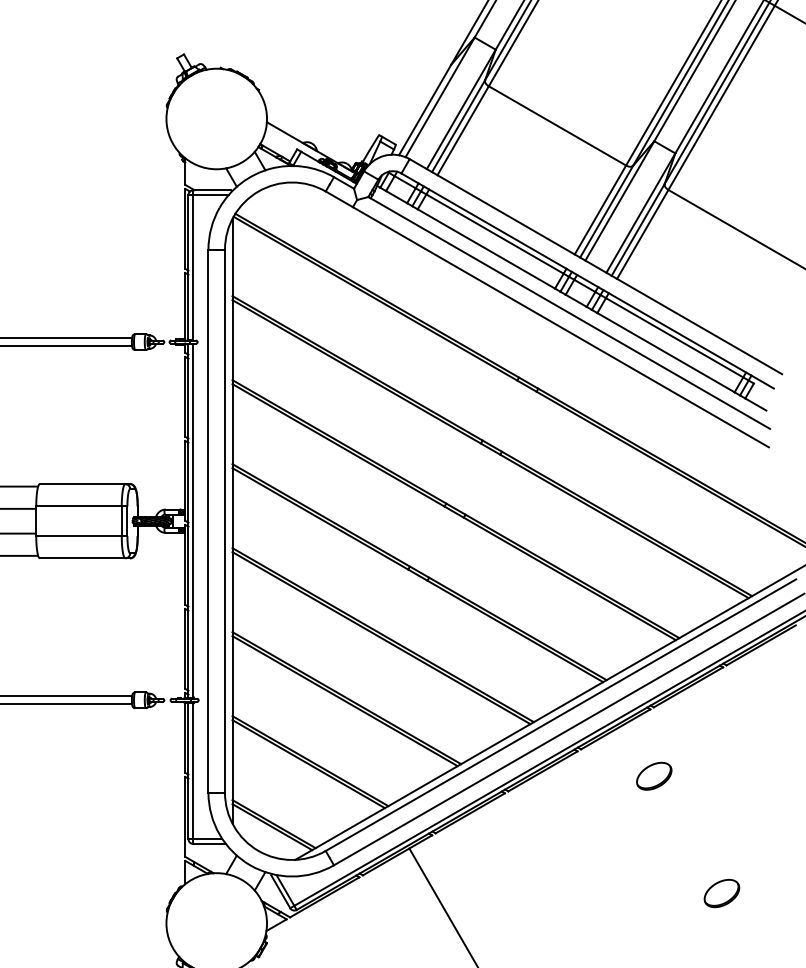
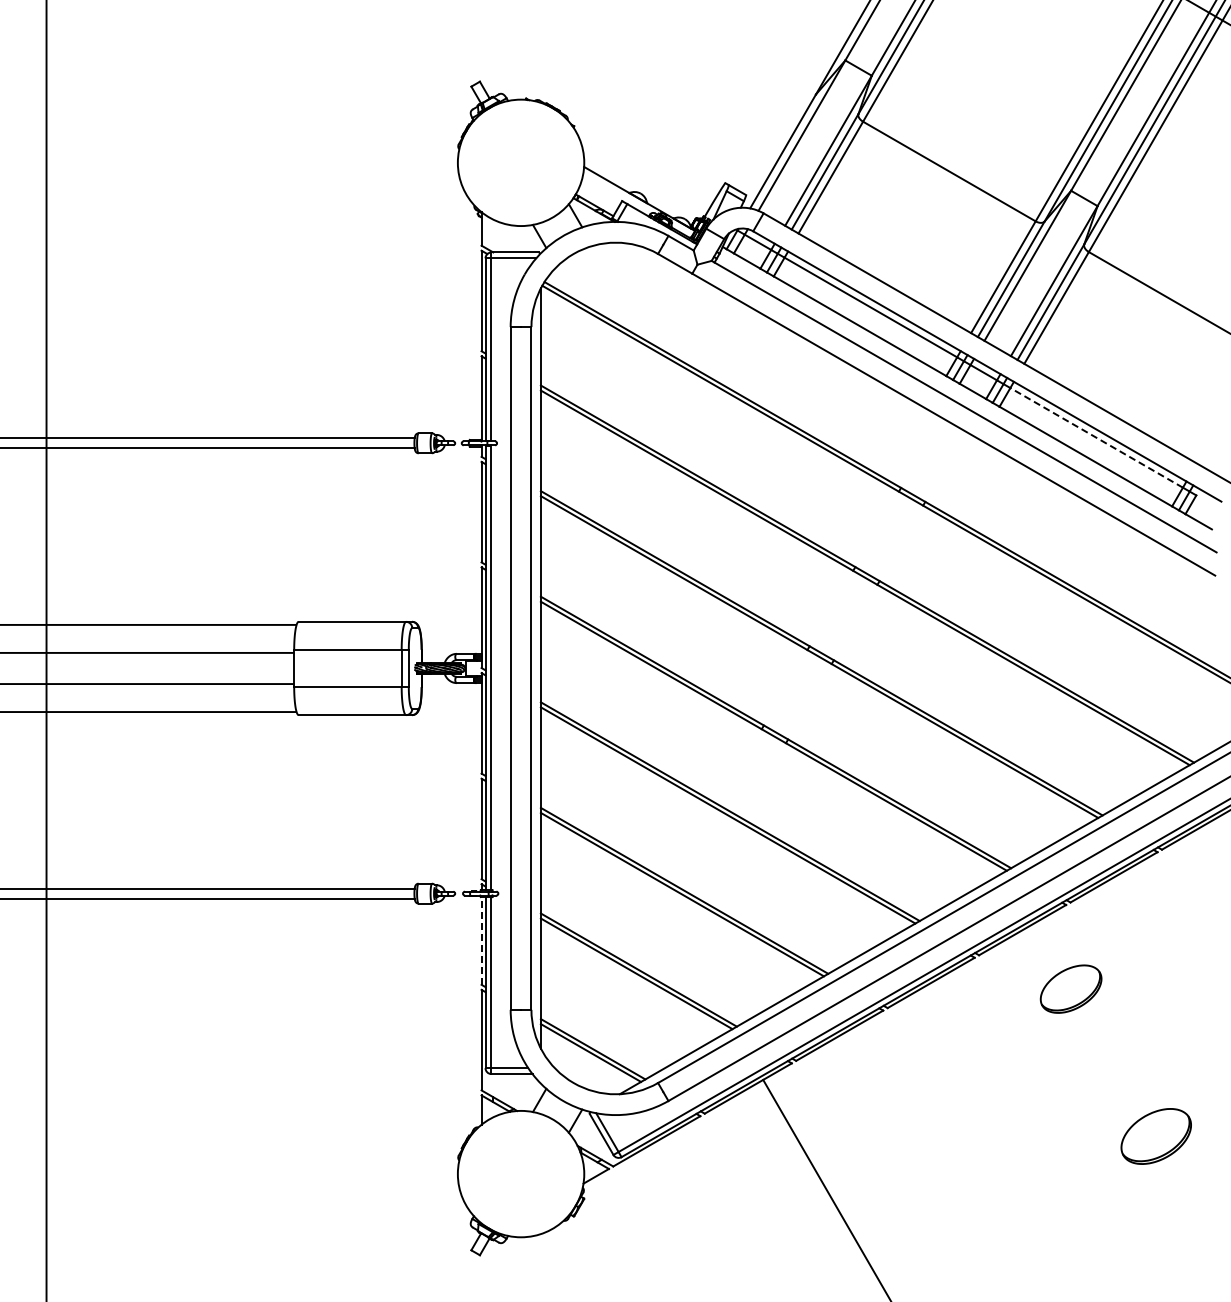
line: (674, 337) -> (1096, 437), solid -> dashed
line: (185, 737) -> (481, 940), solid -> dashed
part: (653, 775) -> (1070, 988), size x1.4
part: (721, 893) -> (1155, 1136), size x1.6

